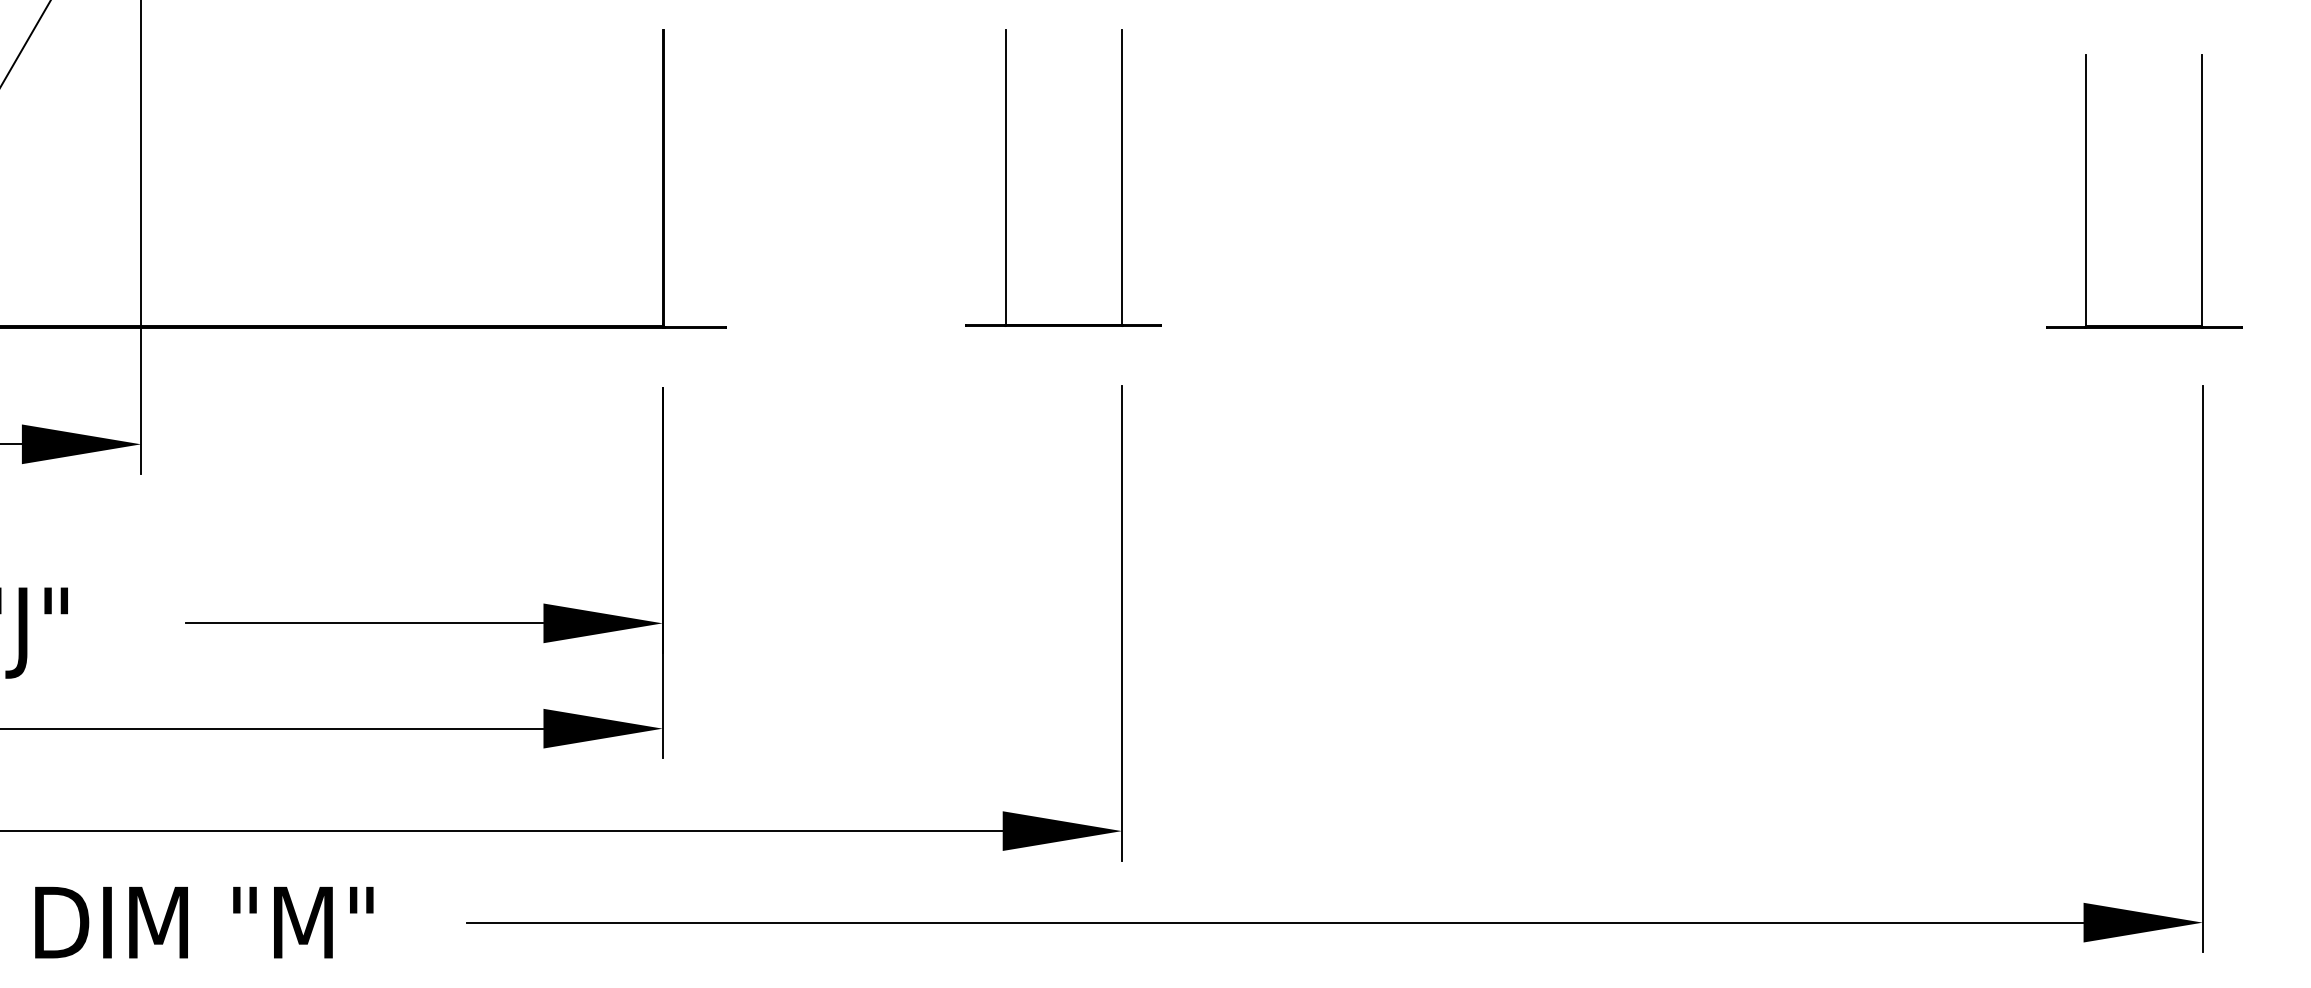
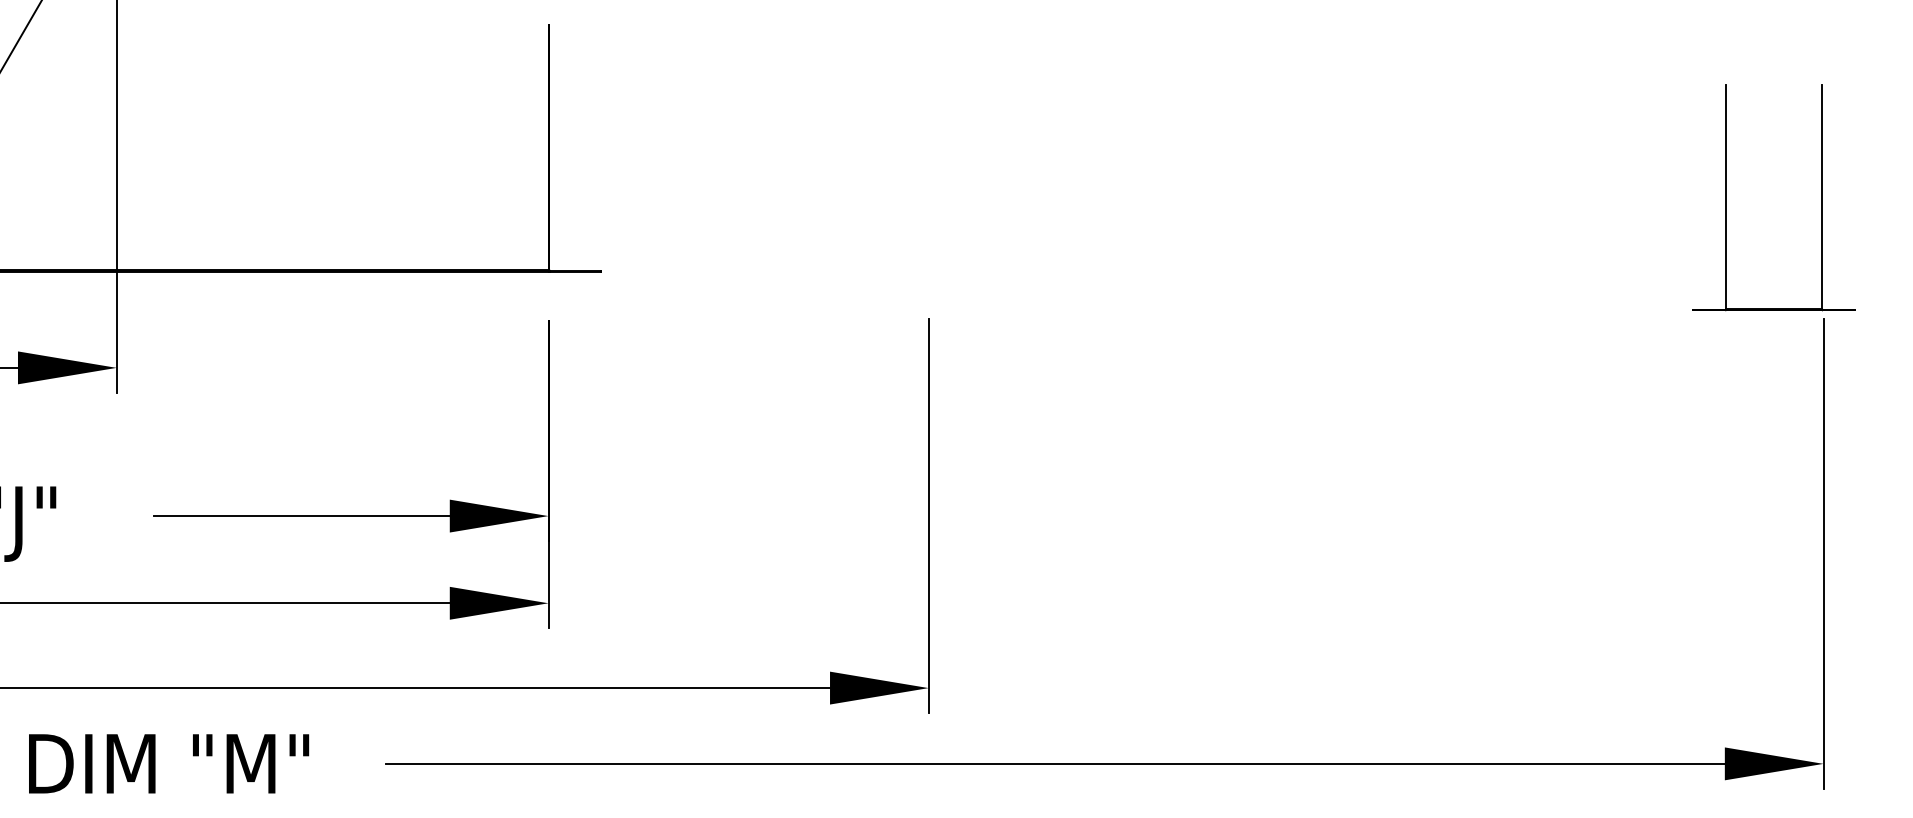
part: (1006, 177) -> (833, 146), removed
part: (2201, 191) -> (1821, 197), moved

